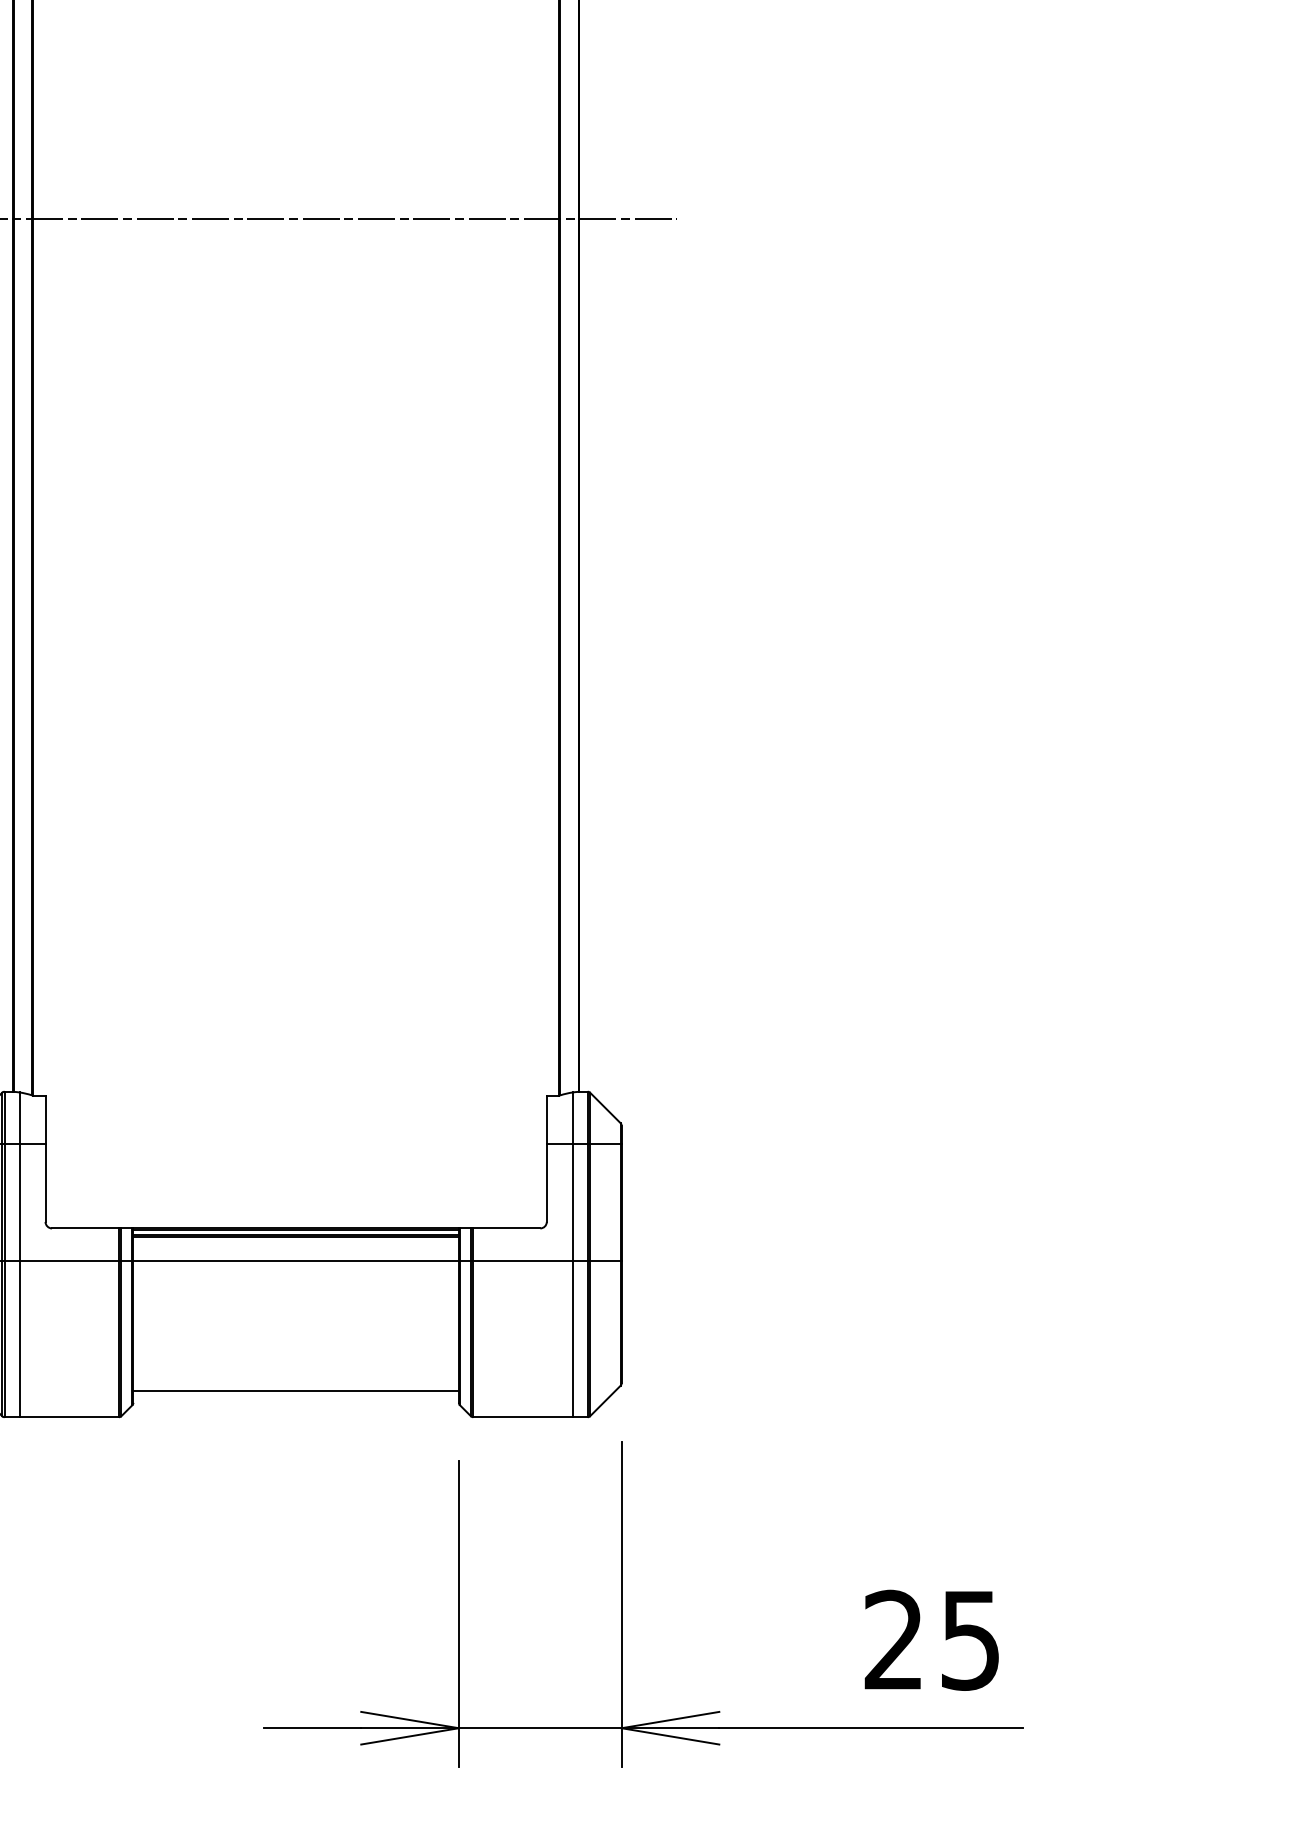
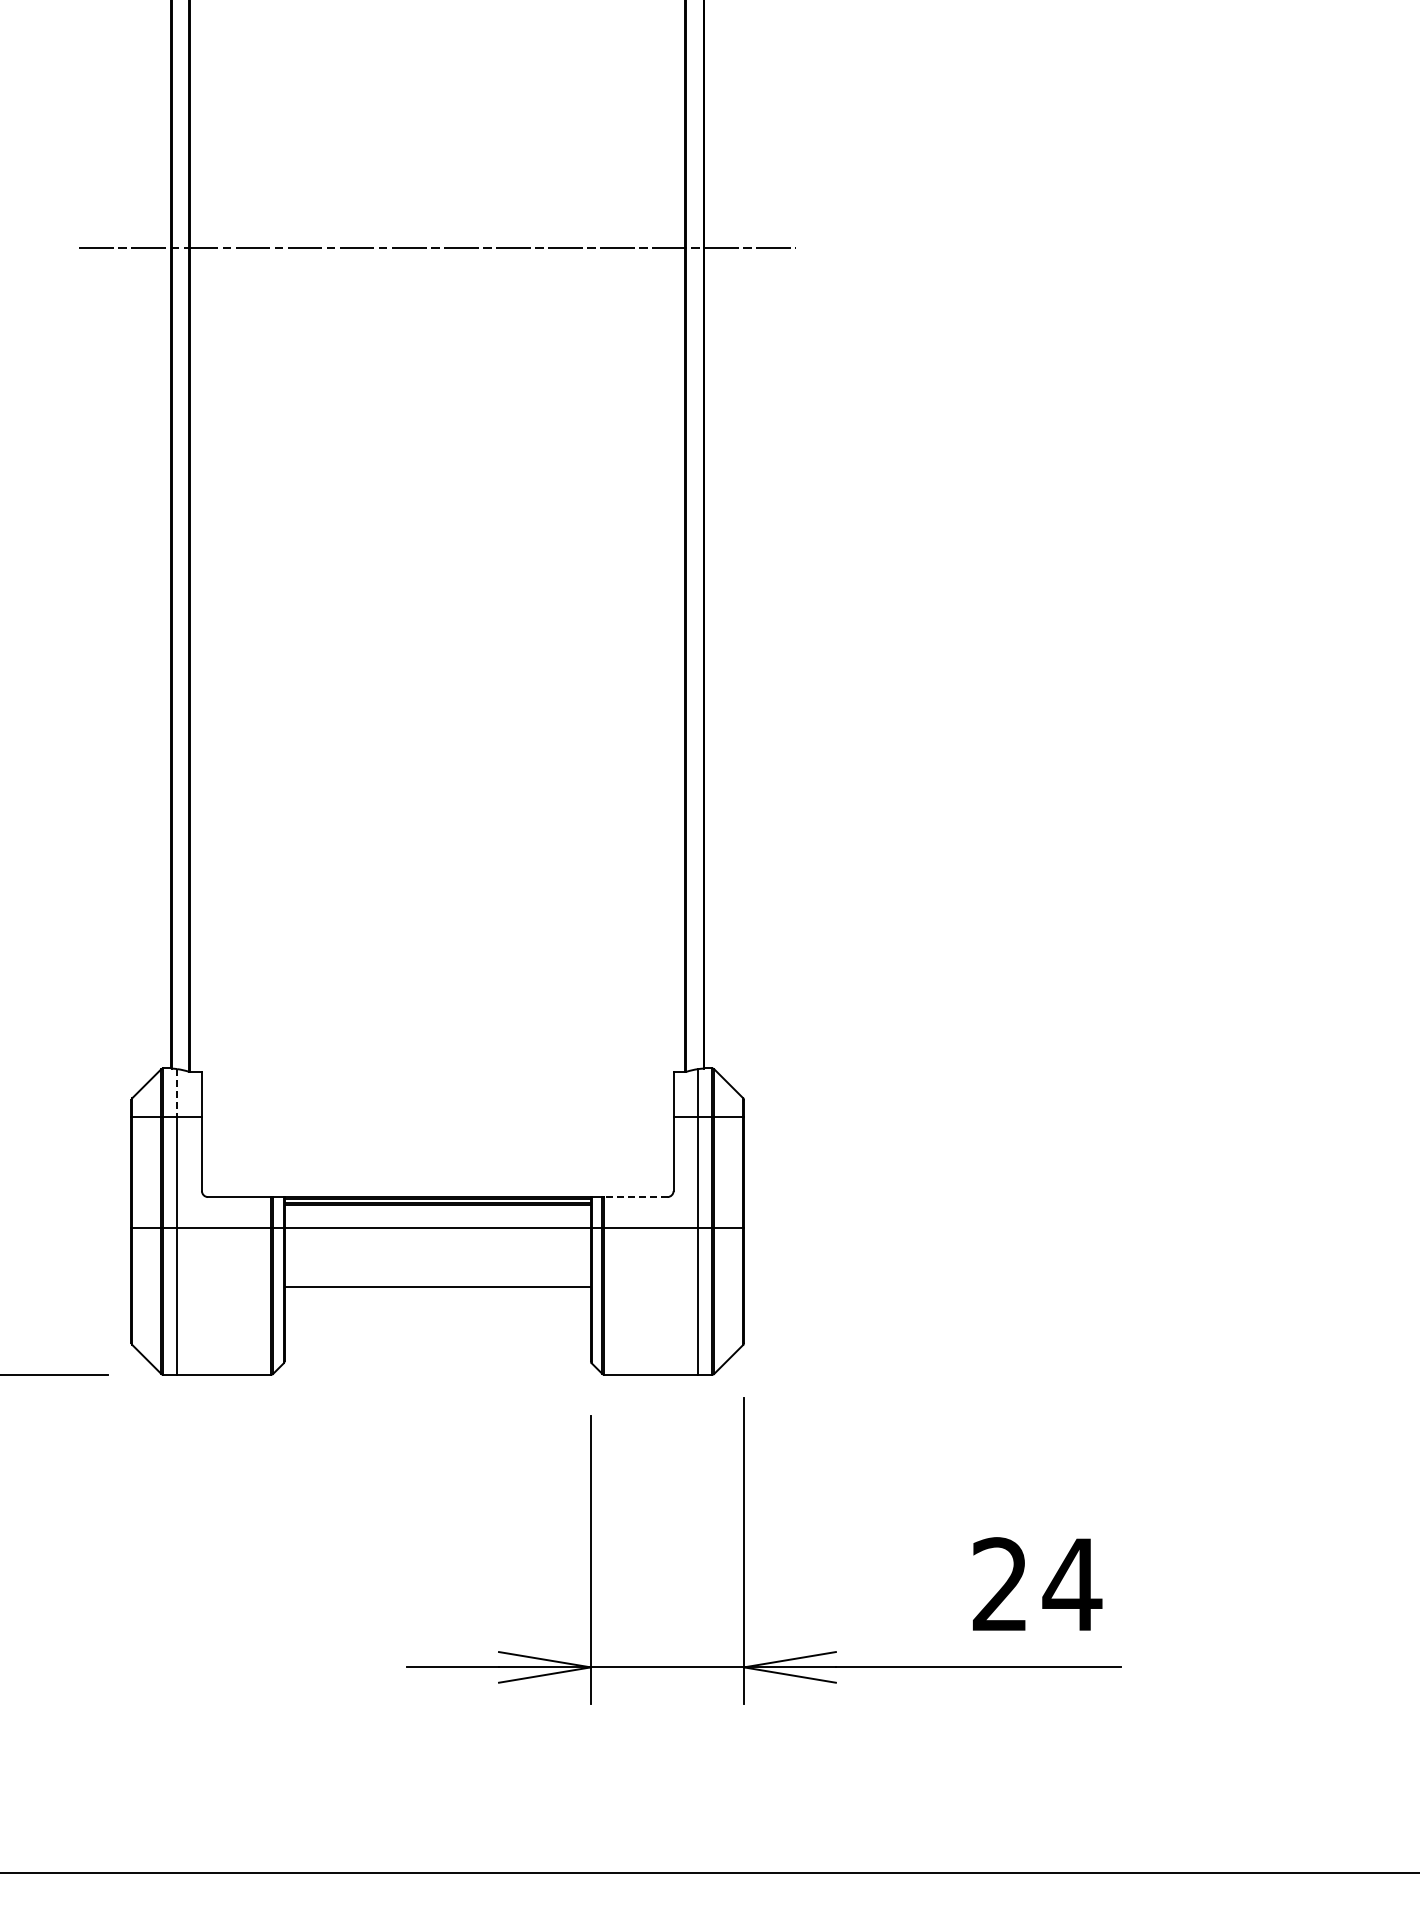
line: (19, 1118) -> (177, 1093), solid -> dashed
line: (506, 1228) -> (635, 1197), solid -> dashed
line: (295, 1391) -> (437, 1287), moved
text: (970, 1641) -> (1072, 1585), 25 -> 24

